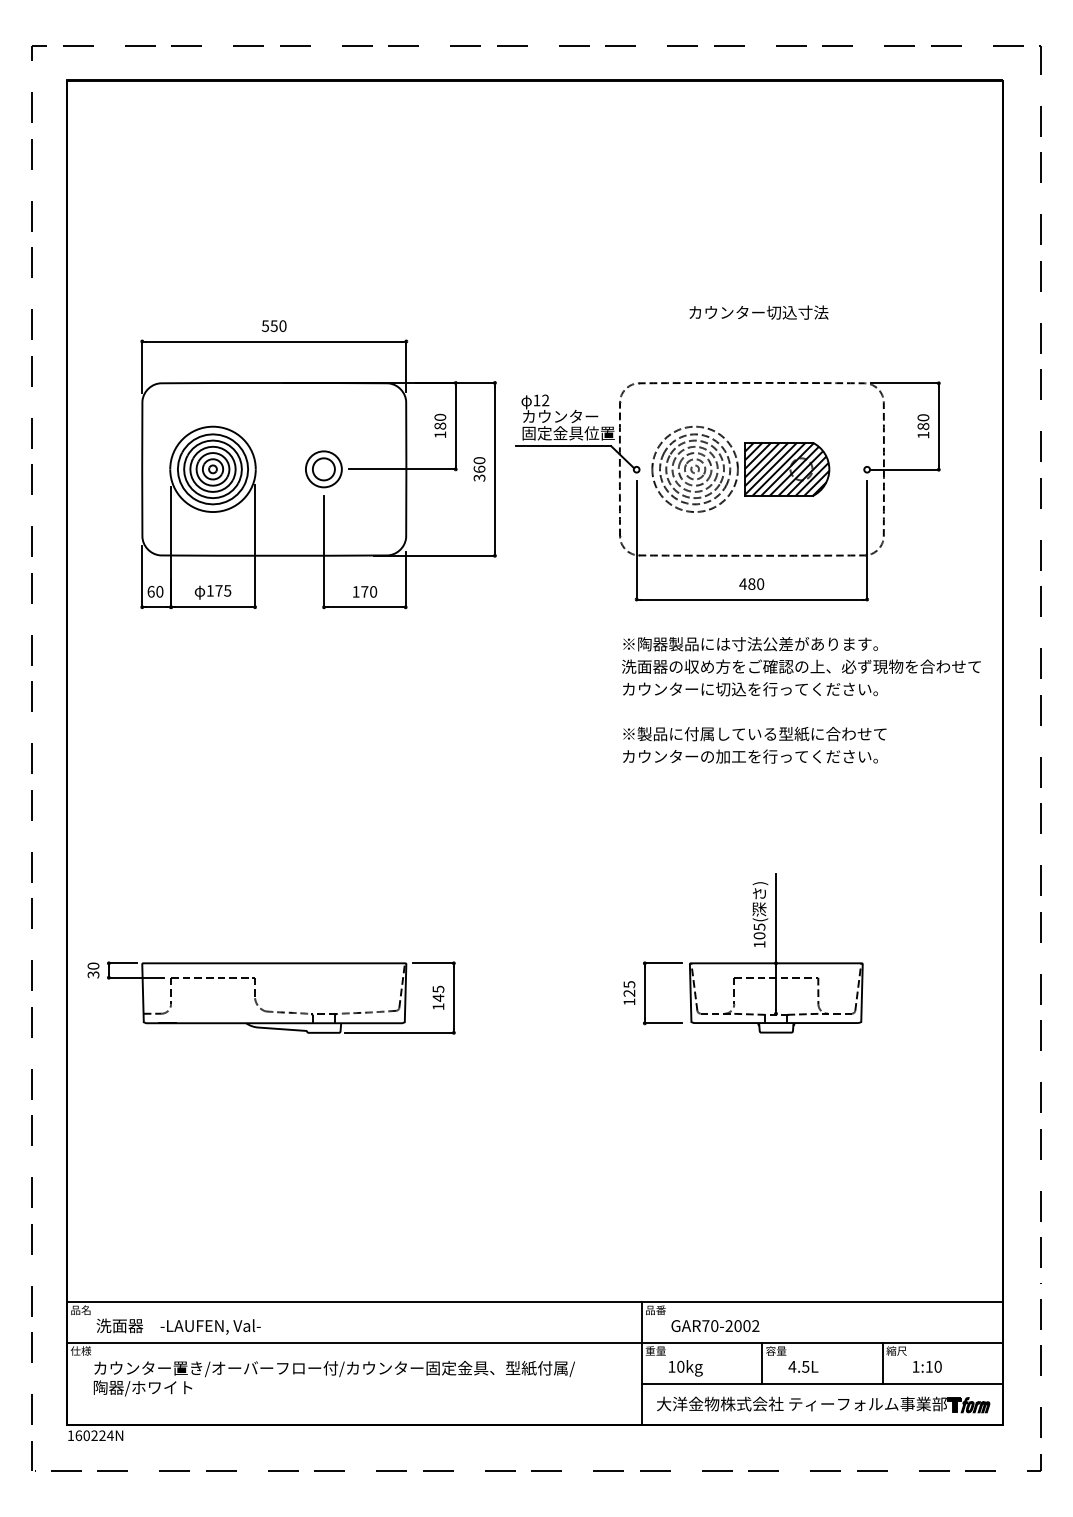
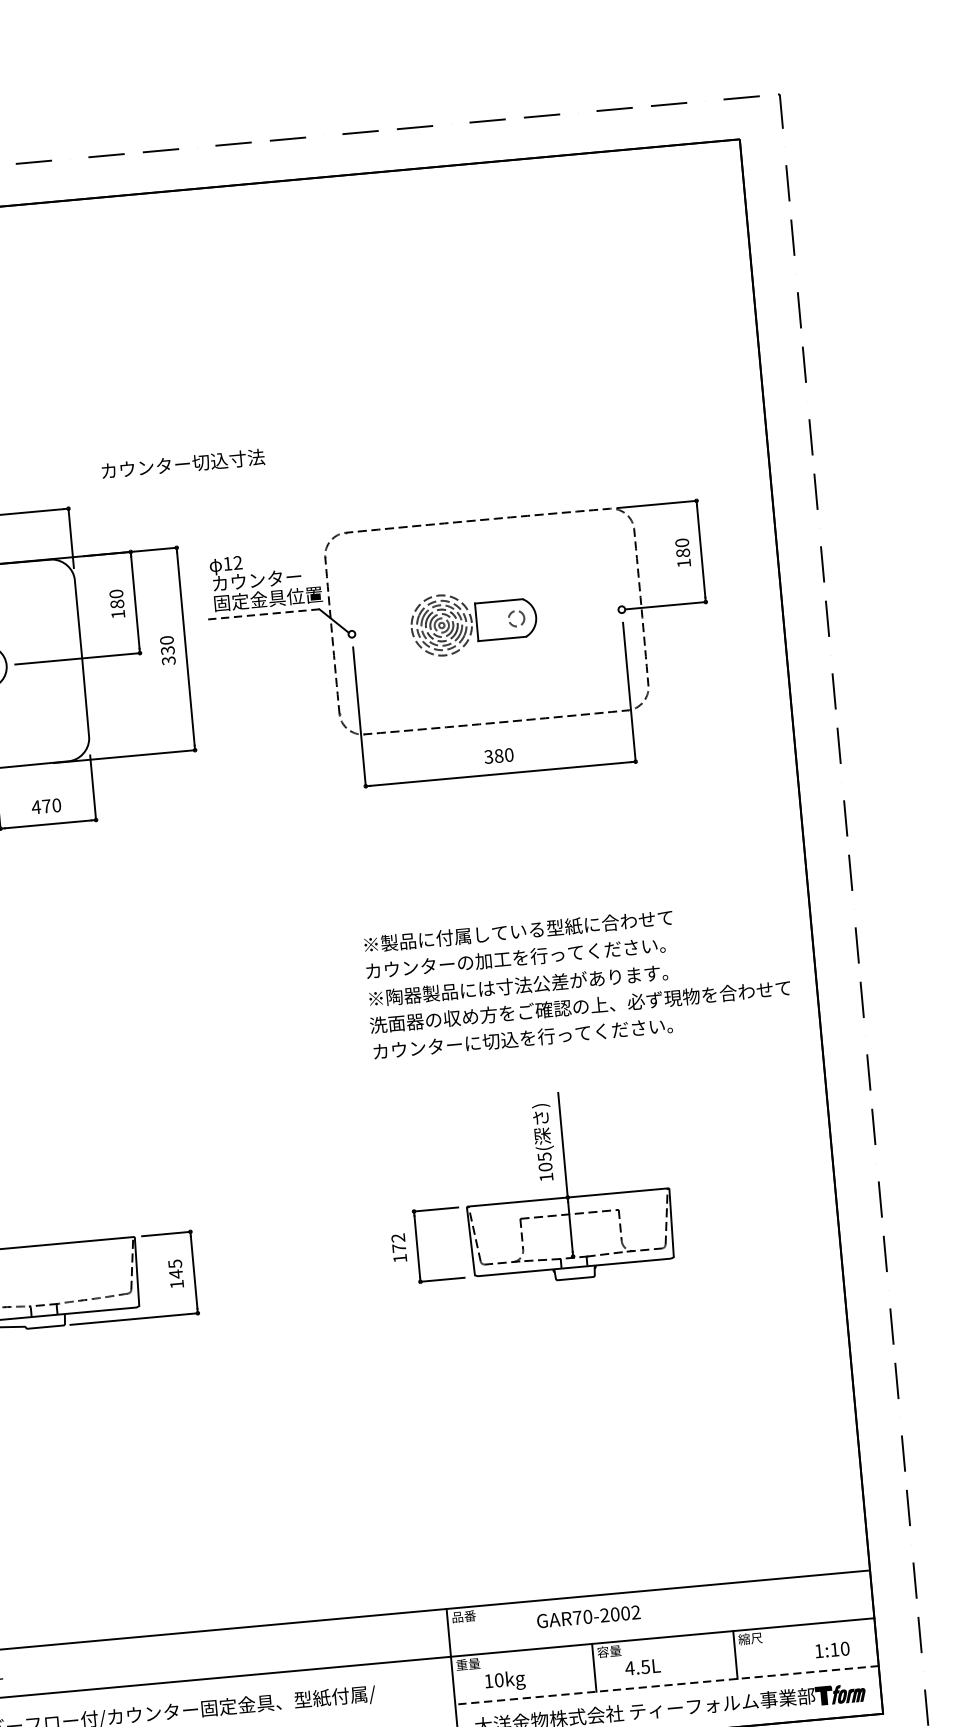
text: (758, 312) -> (182, 464), moved
line: (563, 446) -> (263, 614), solid -> dashed
text: (479, 468) -> (167, 649), 360 -> 330
part: (740, 468) -> (473, 621), size x0.6
text: (742, 583) -> (488, 756), 480 -> 380
text: (355, 591) -> (35, 806), 170 -> 470
text: (801, 666) -> (580, 1006), moved
text: (629, 988) -> (398, 1242), 125 -> 172
text: (715, 1325) -> (588, 1616), moved
text: (927, 1366) -> (832, 1649), moved
line: (822, 1384) -> (667, 1685), solid -> dashed

